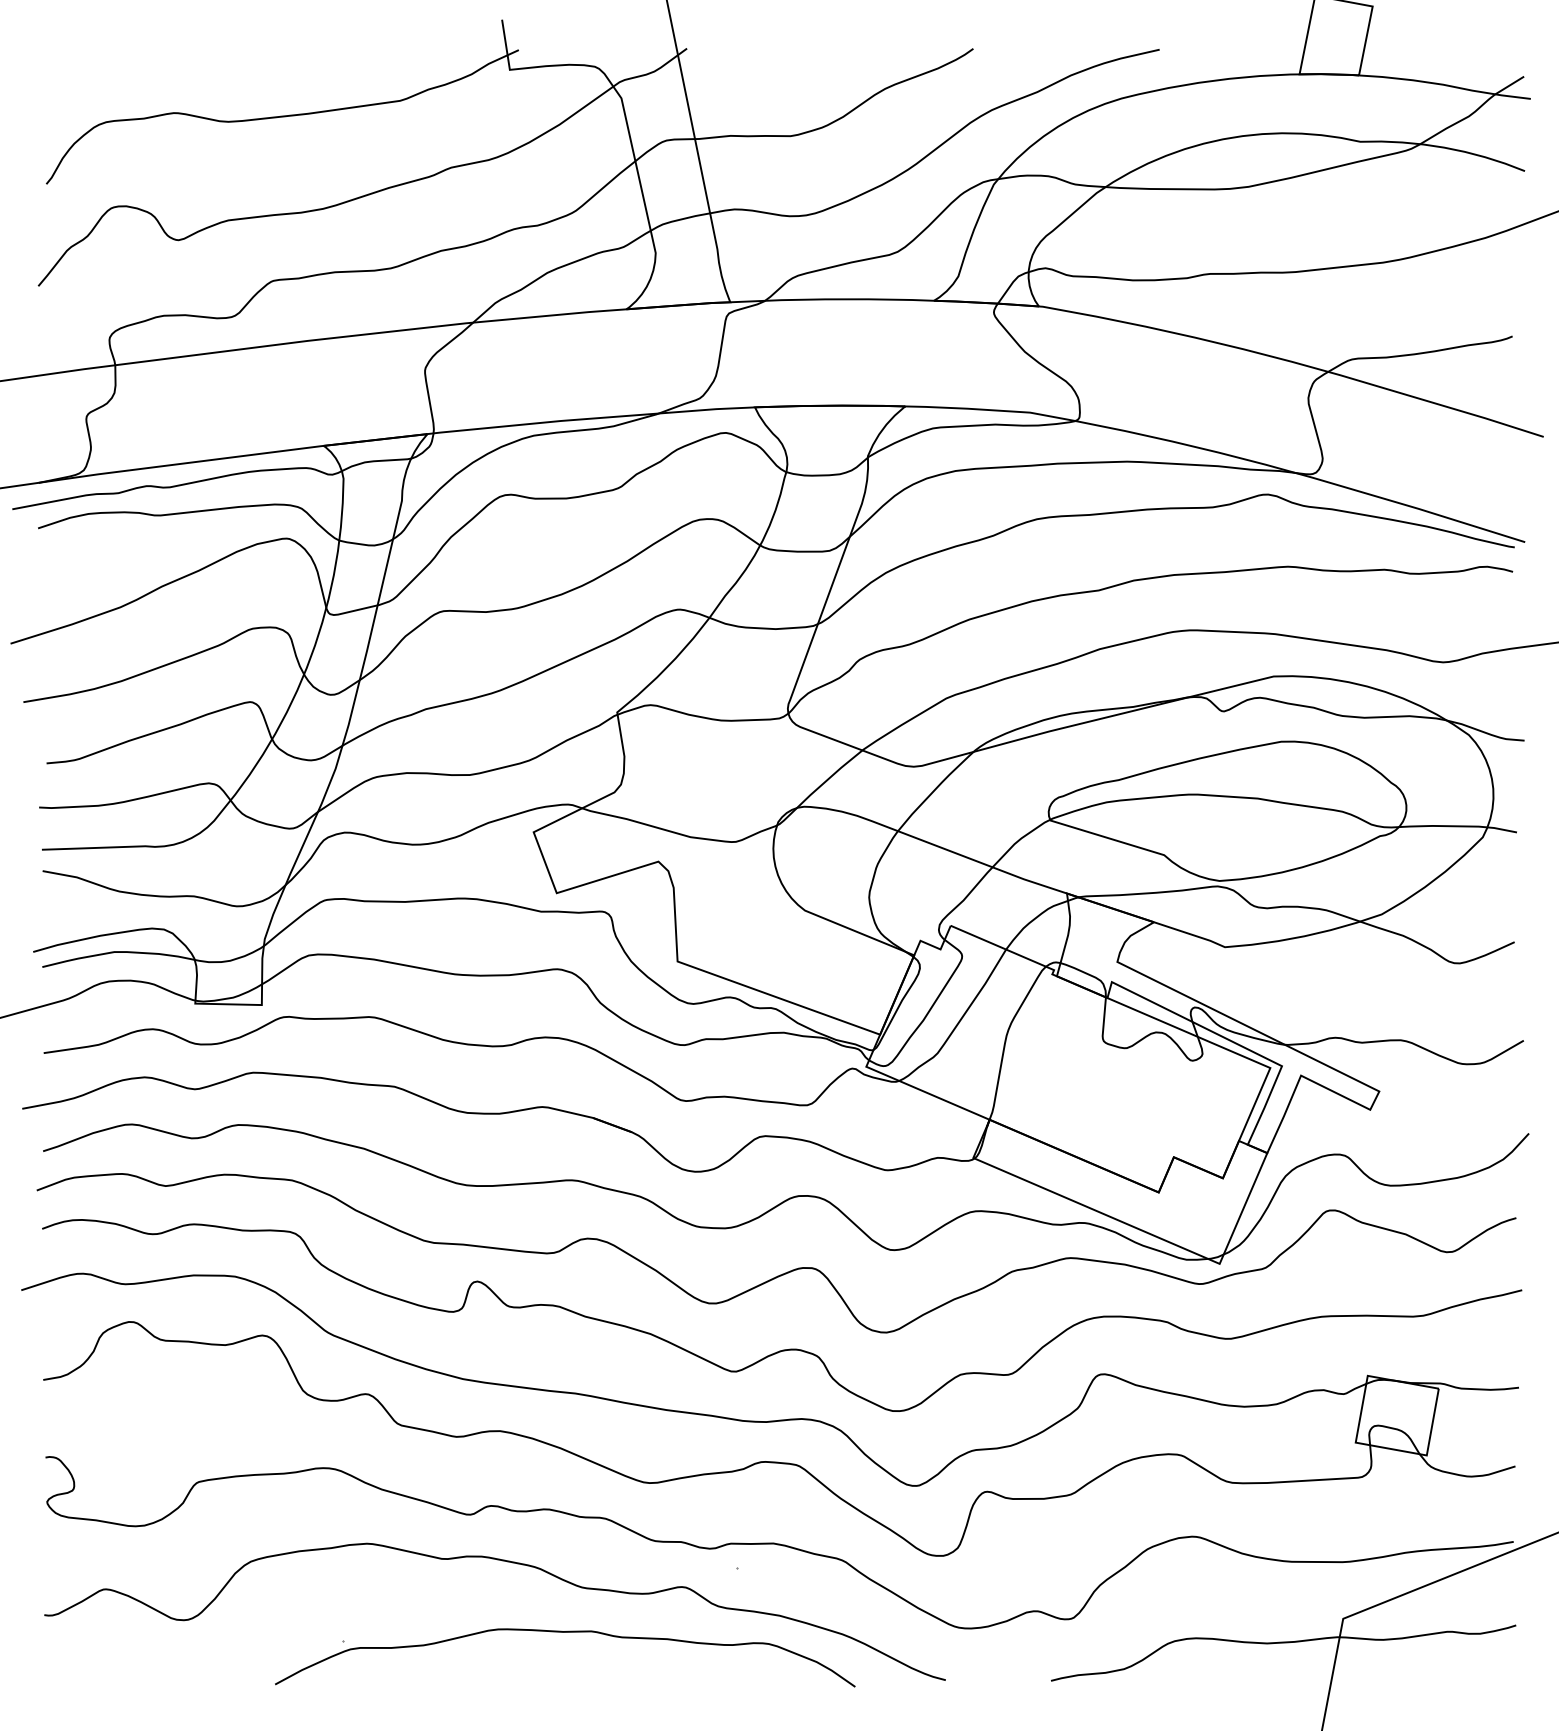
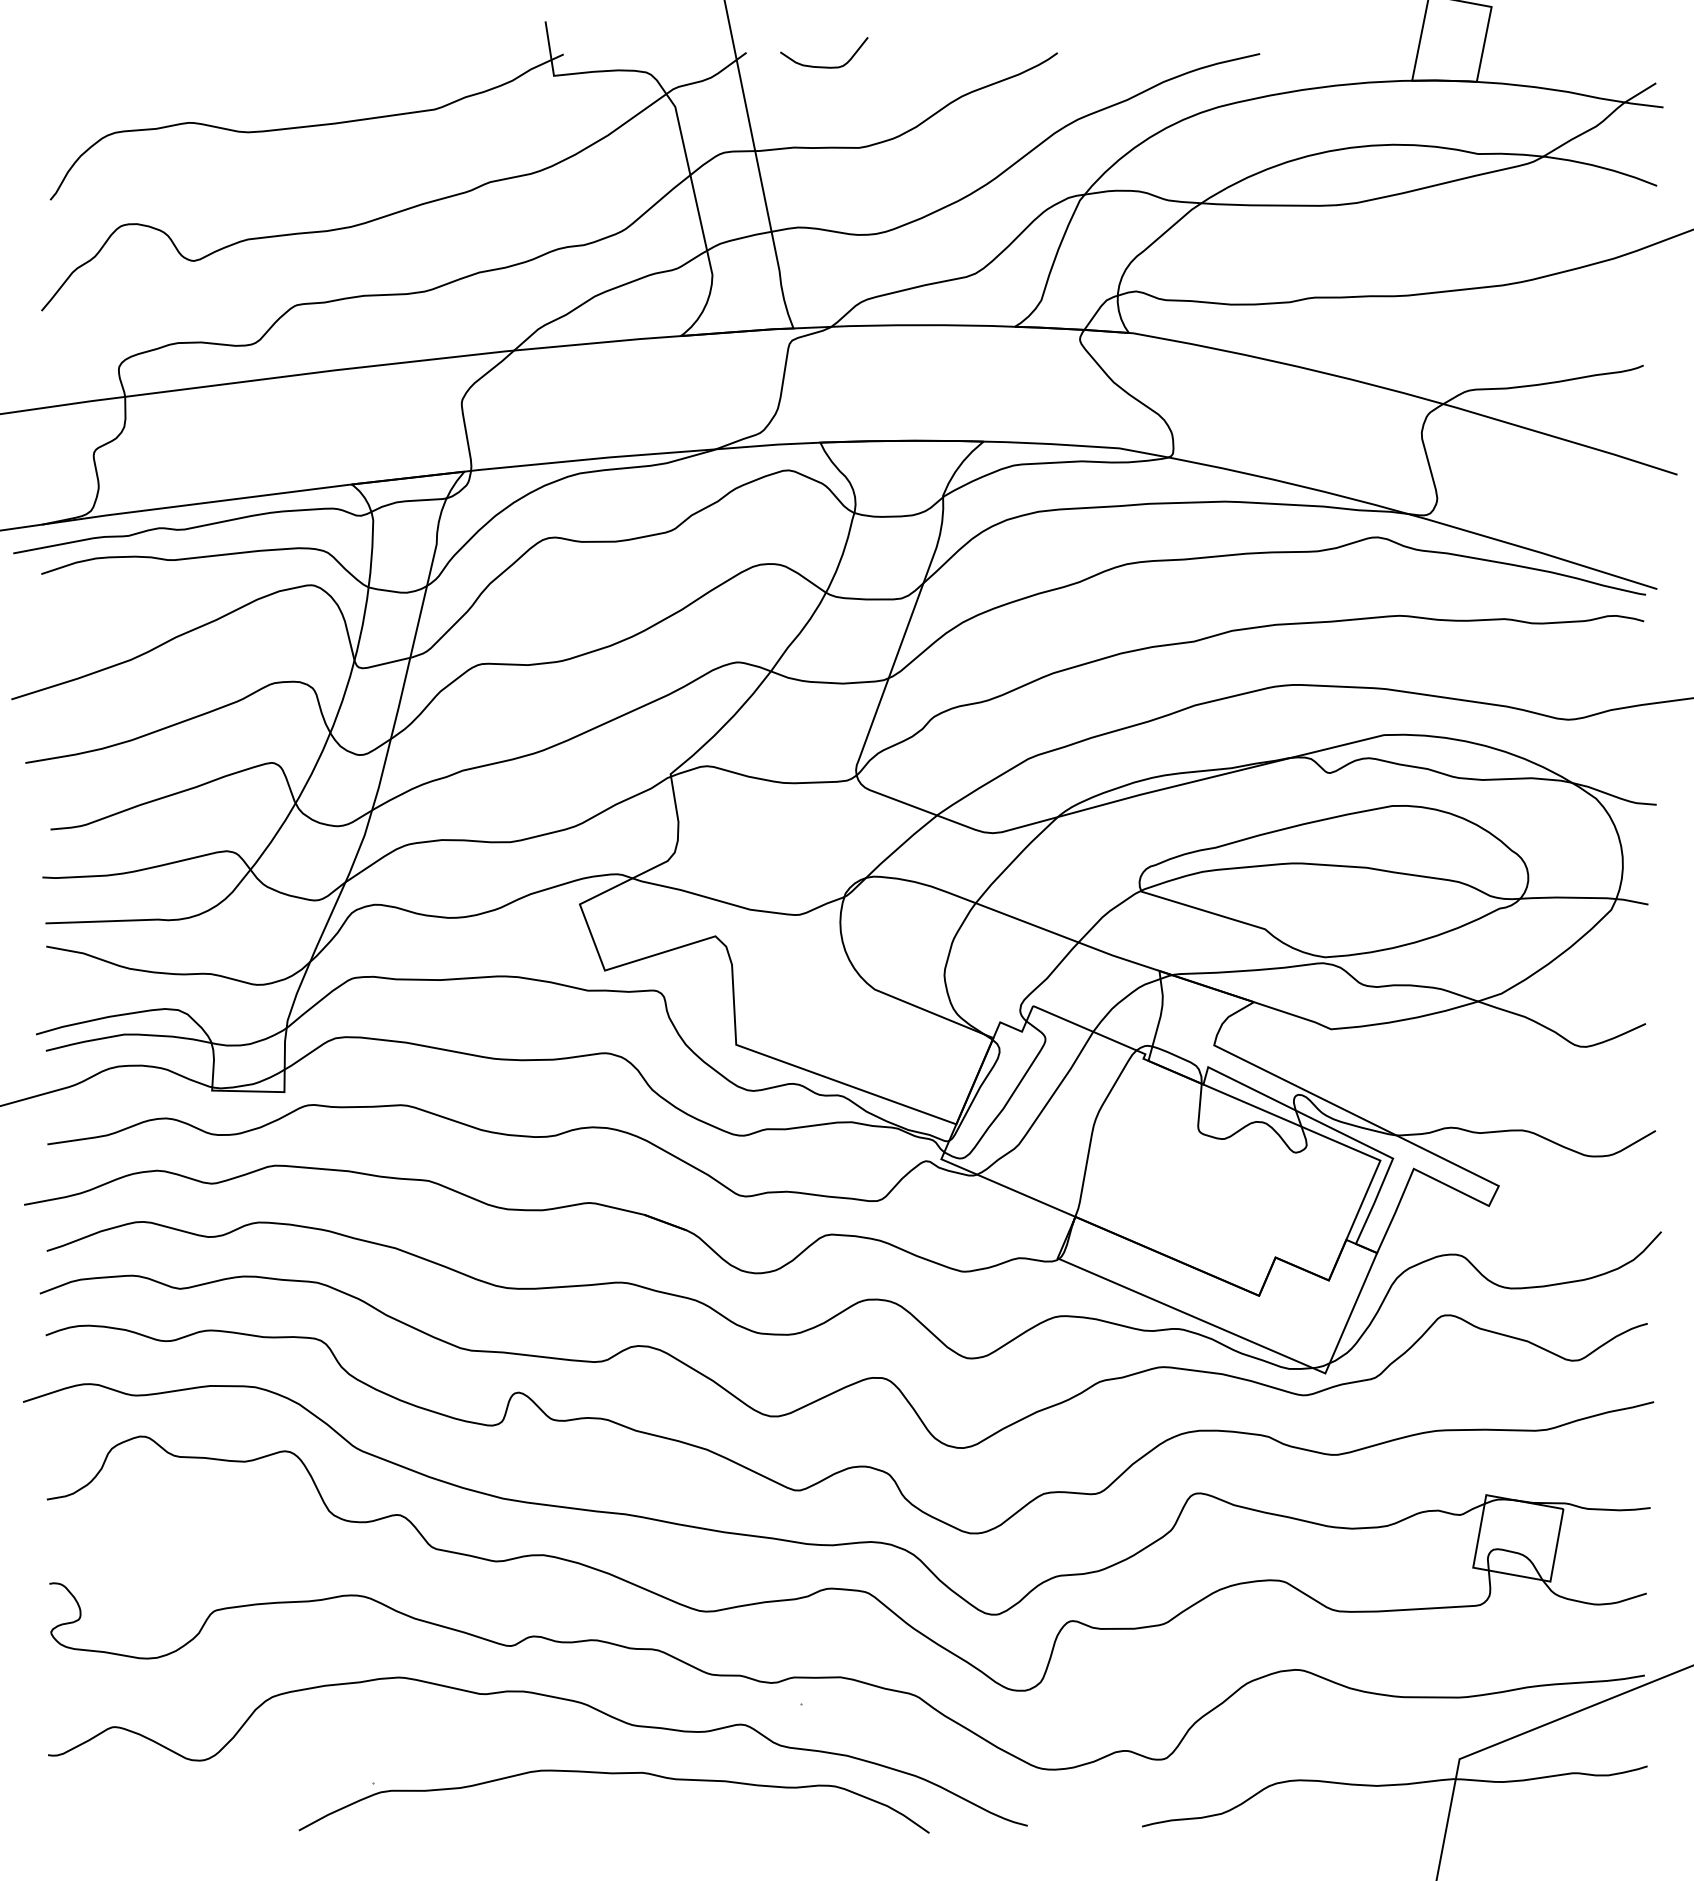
curve: (758, 61) -> (824, 66), added

